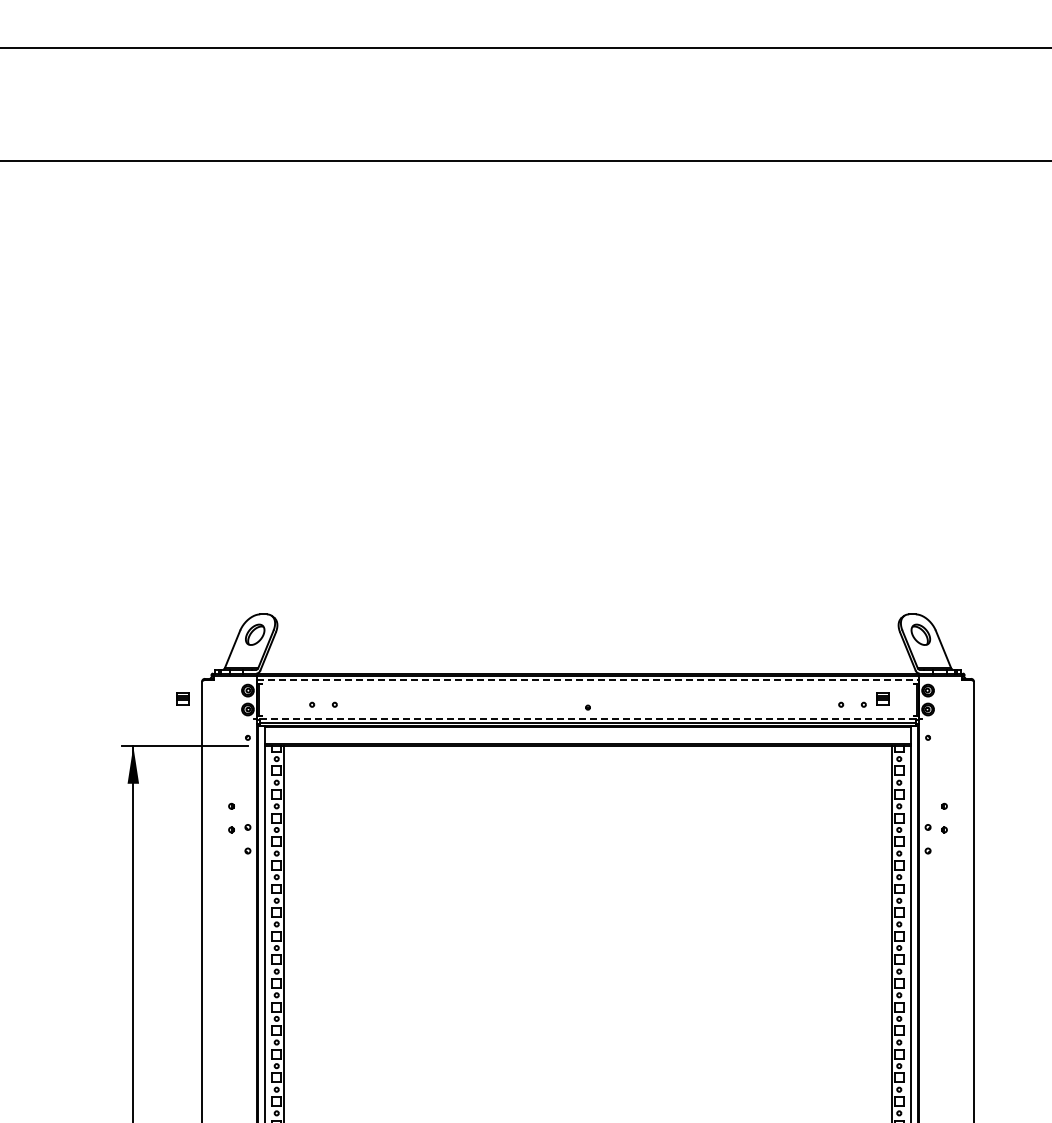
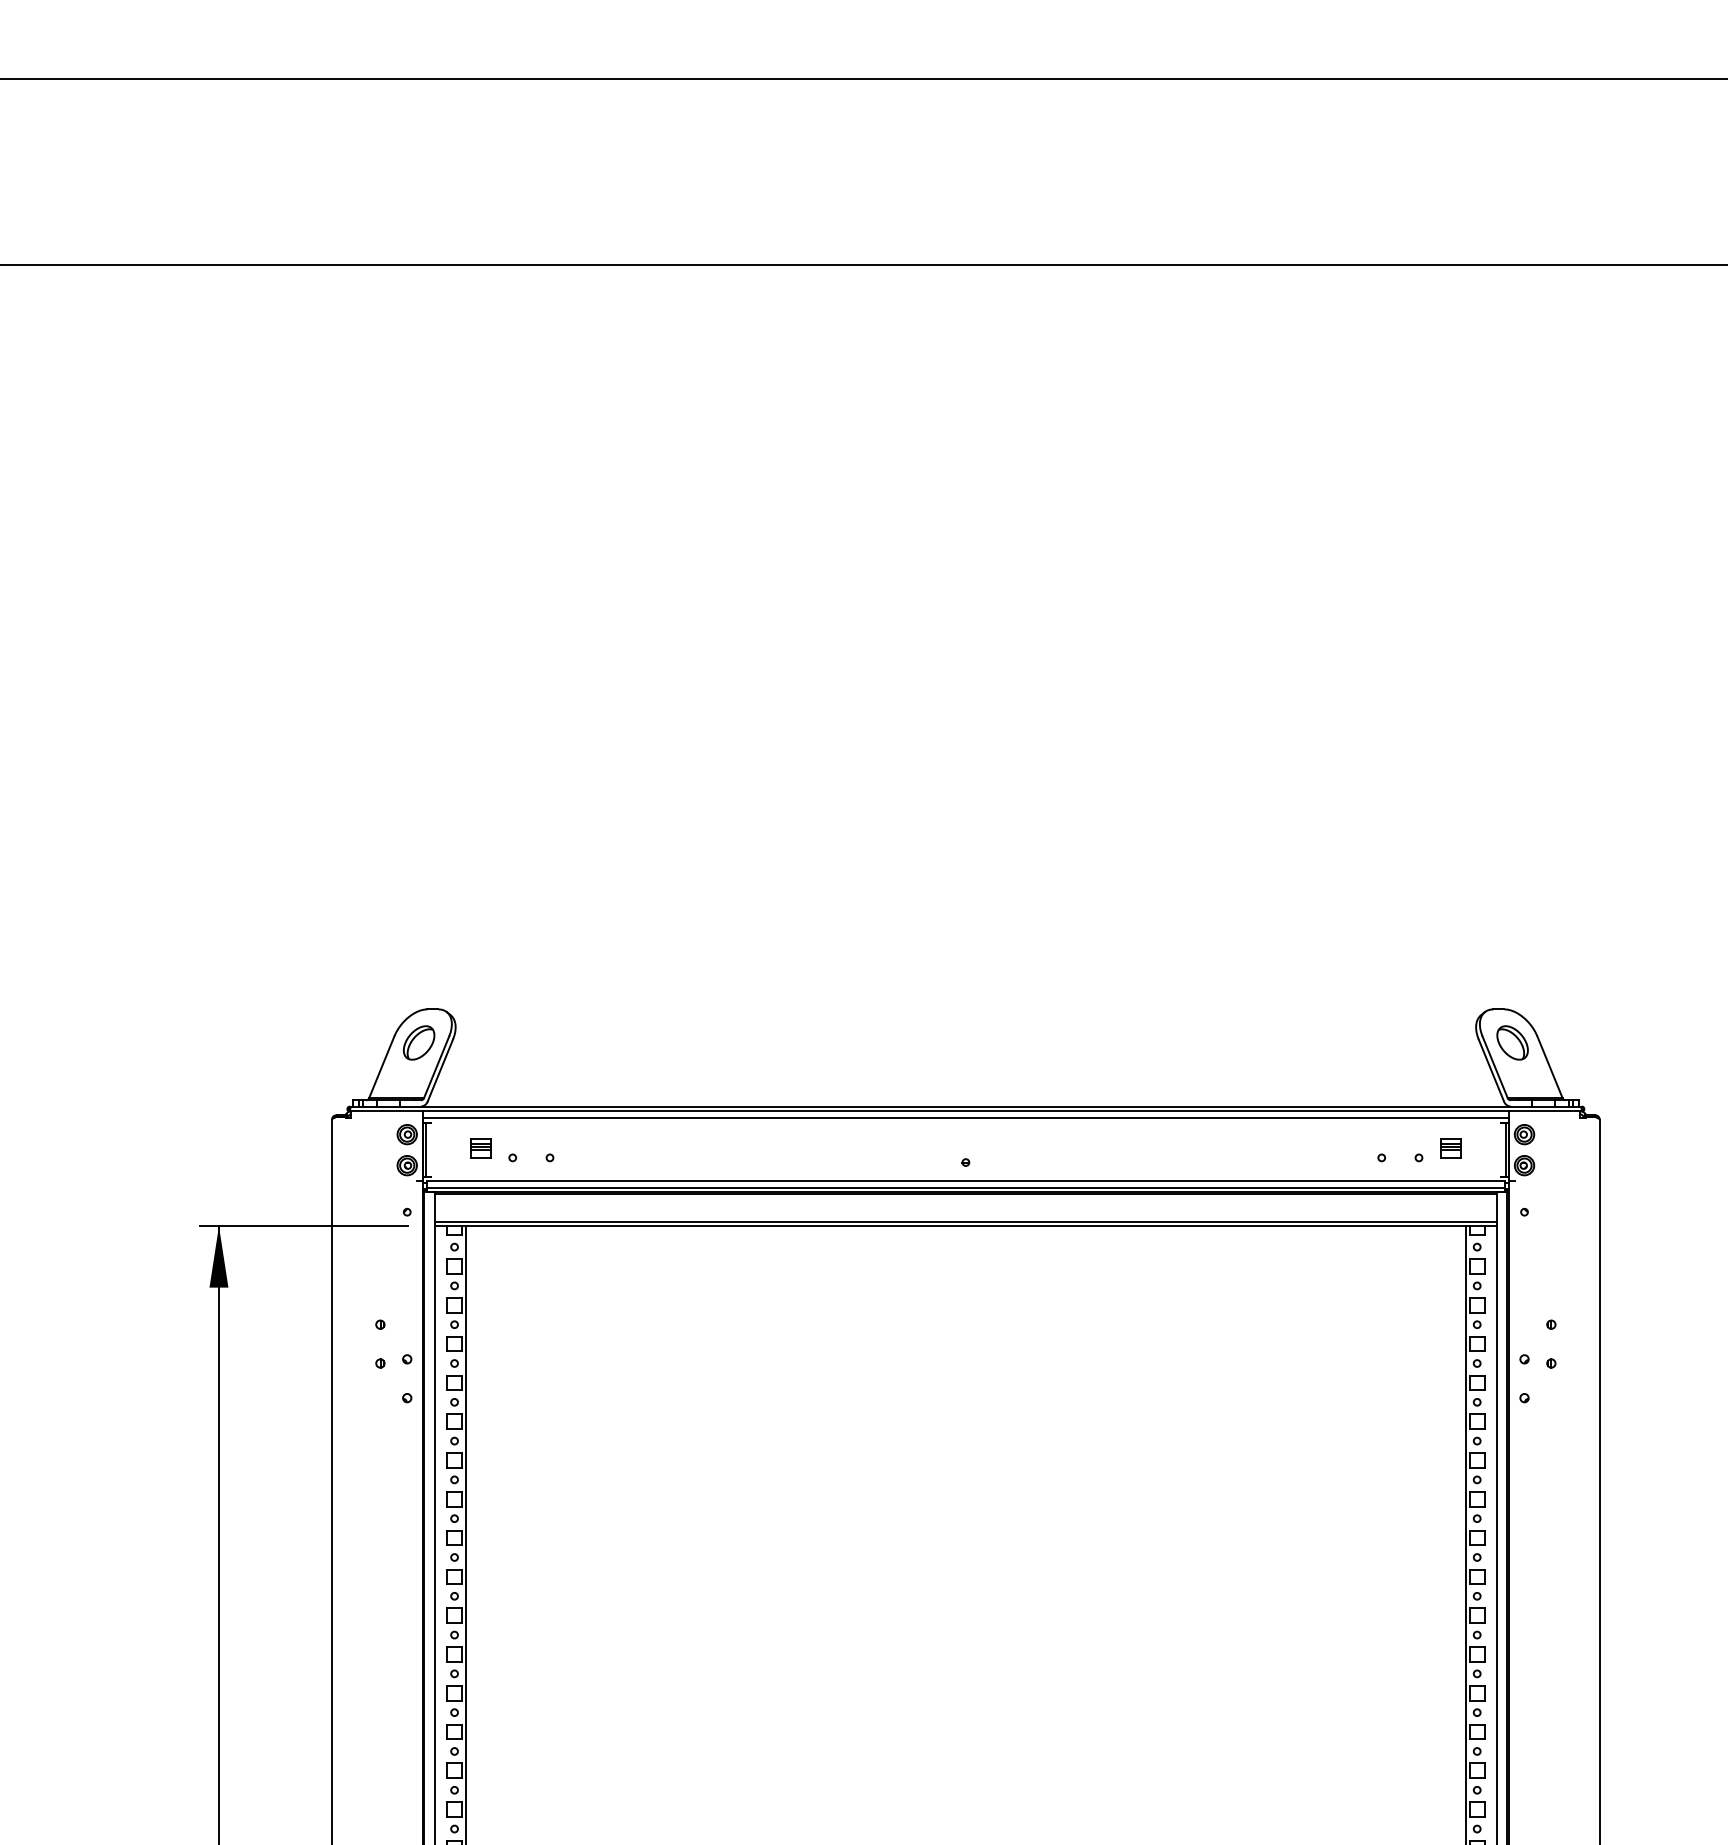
line: (588, 680) -> (966, 1117), dashed -> solid
part: (182, 698) -> (480, 1147), moved
line: (587, 718) -> (965, 1180), dashed -> solid

